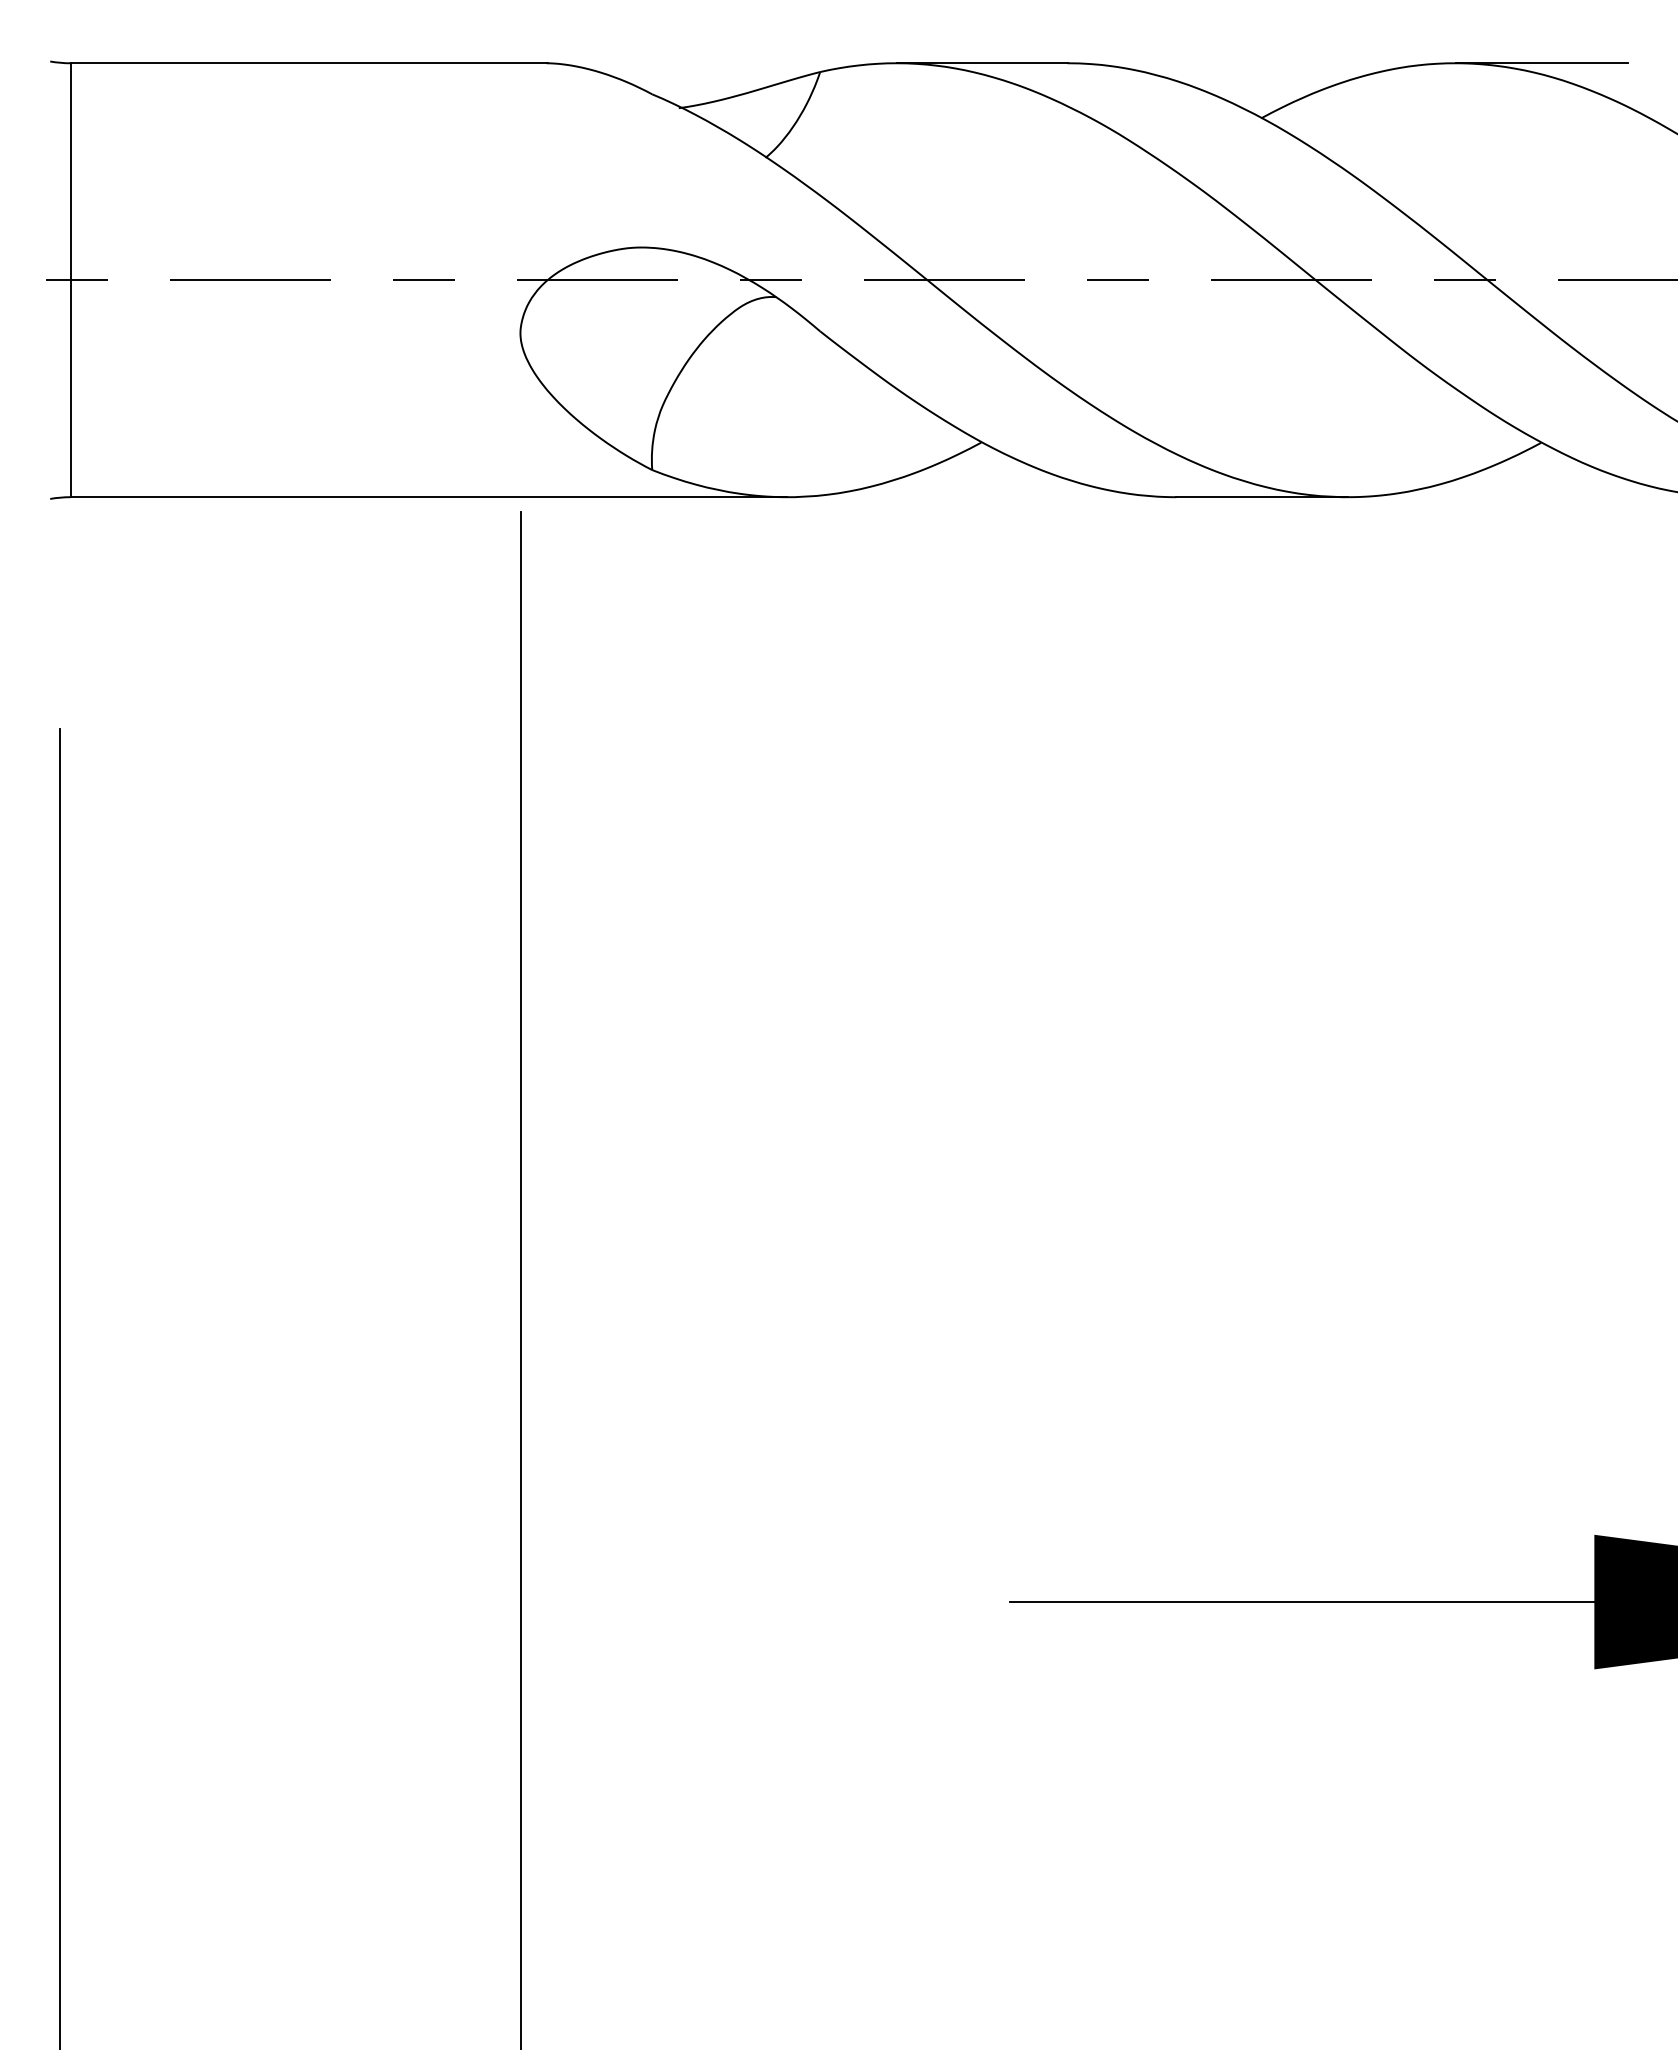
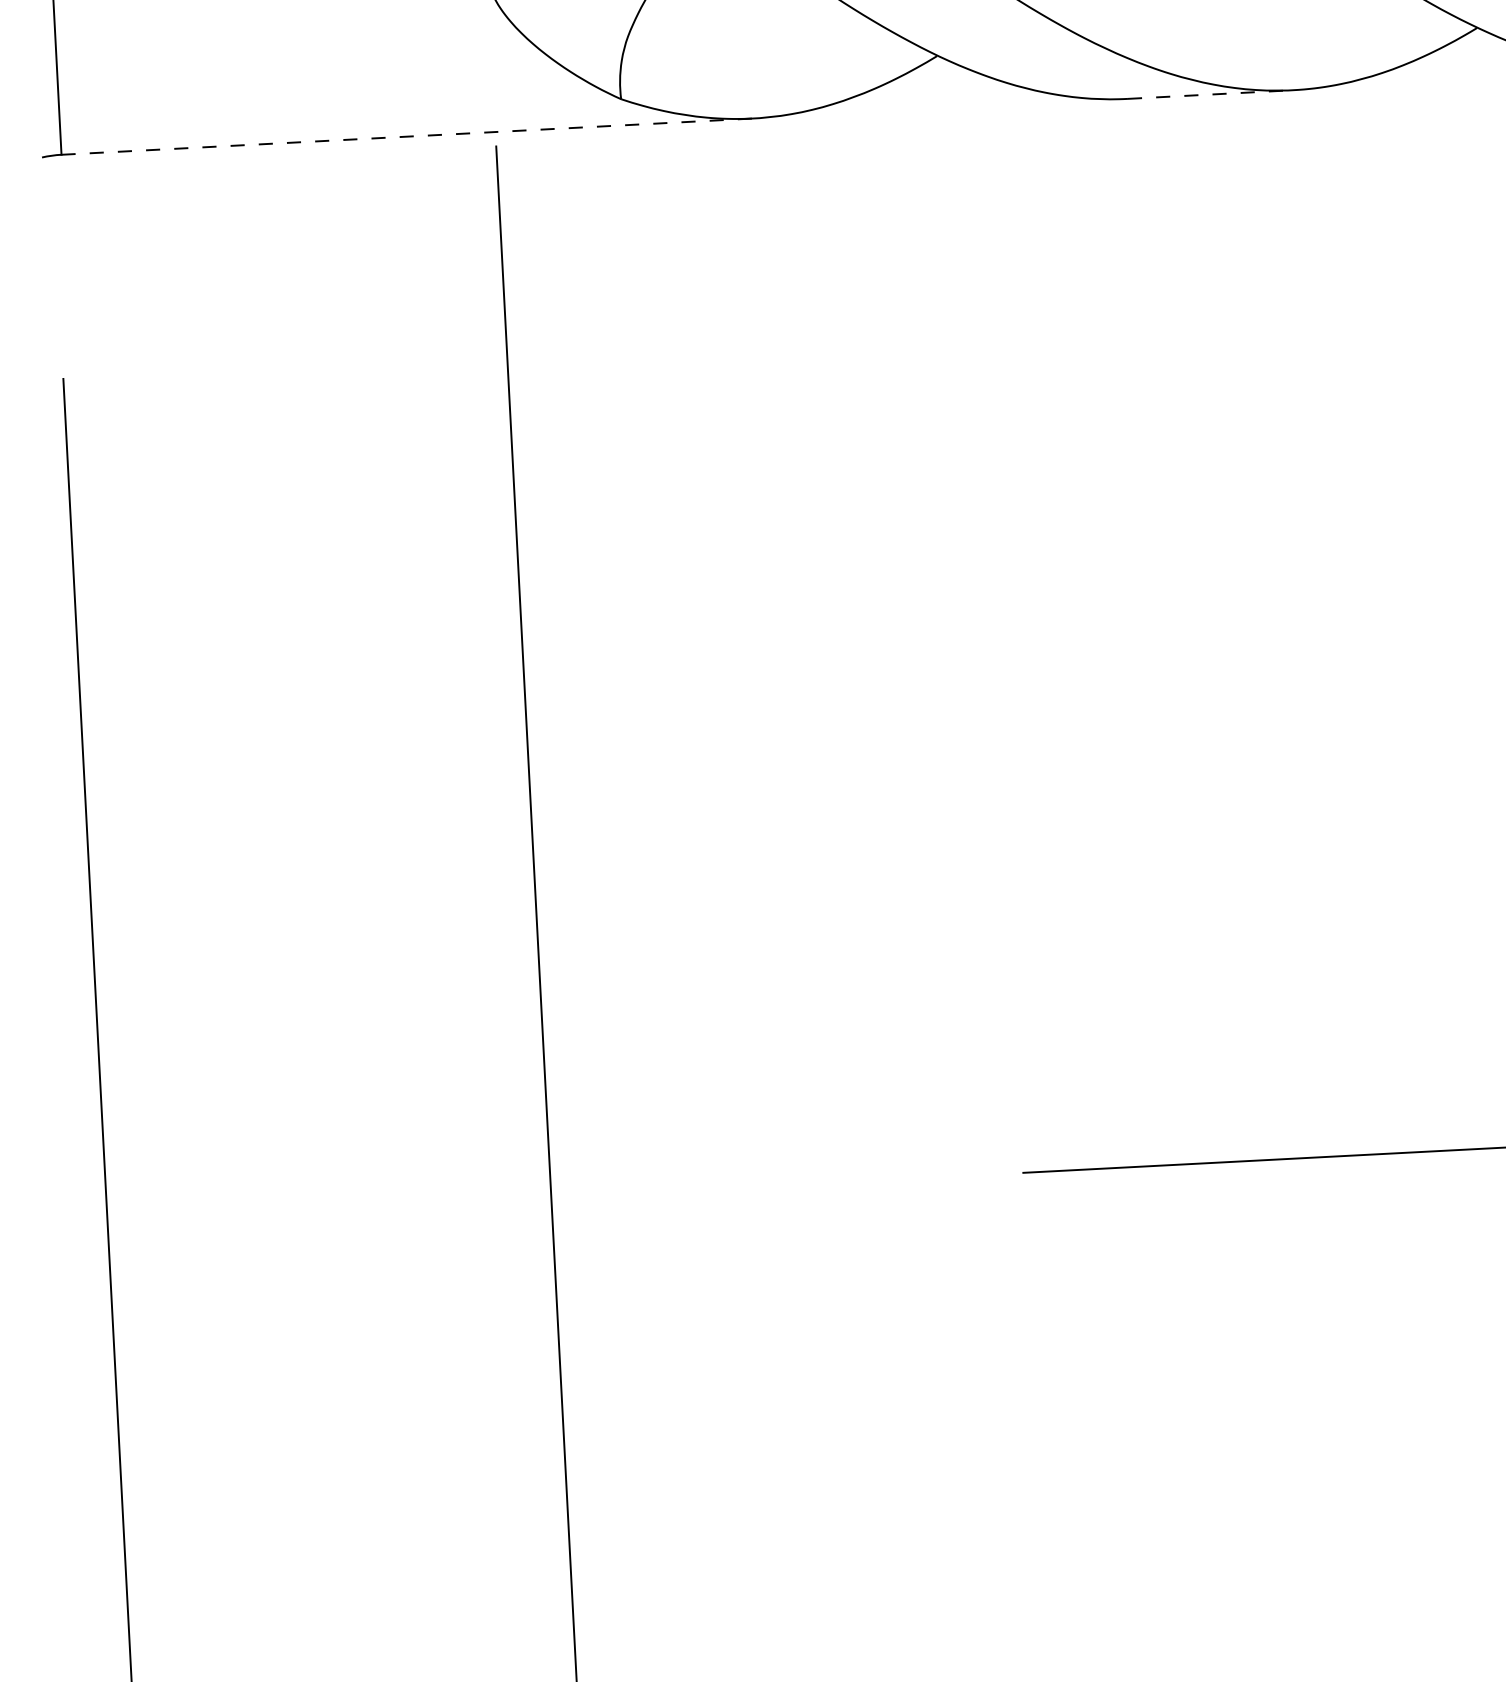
line: (429, 497) -> (407, 136), solid -> dashed
line: (1262, 497) -> (1211, 94), solid -> dashed

